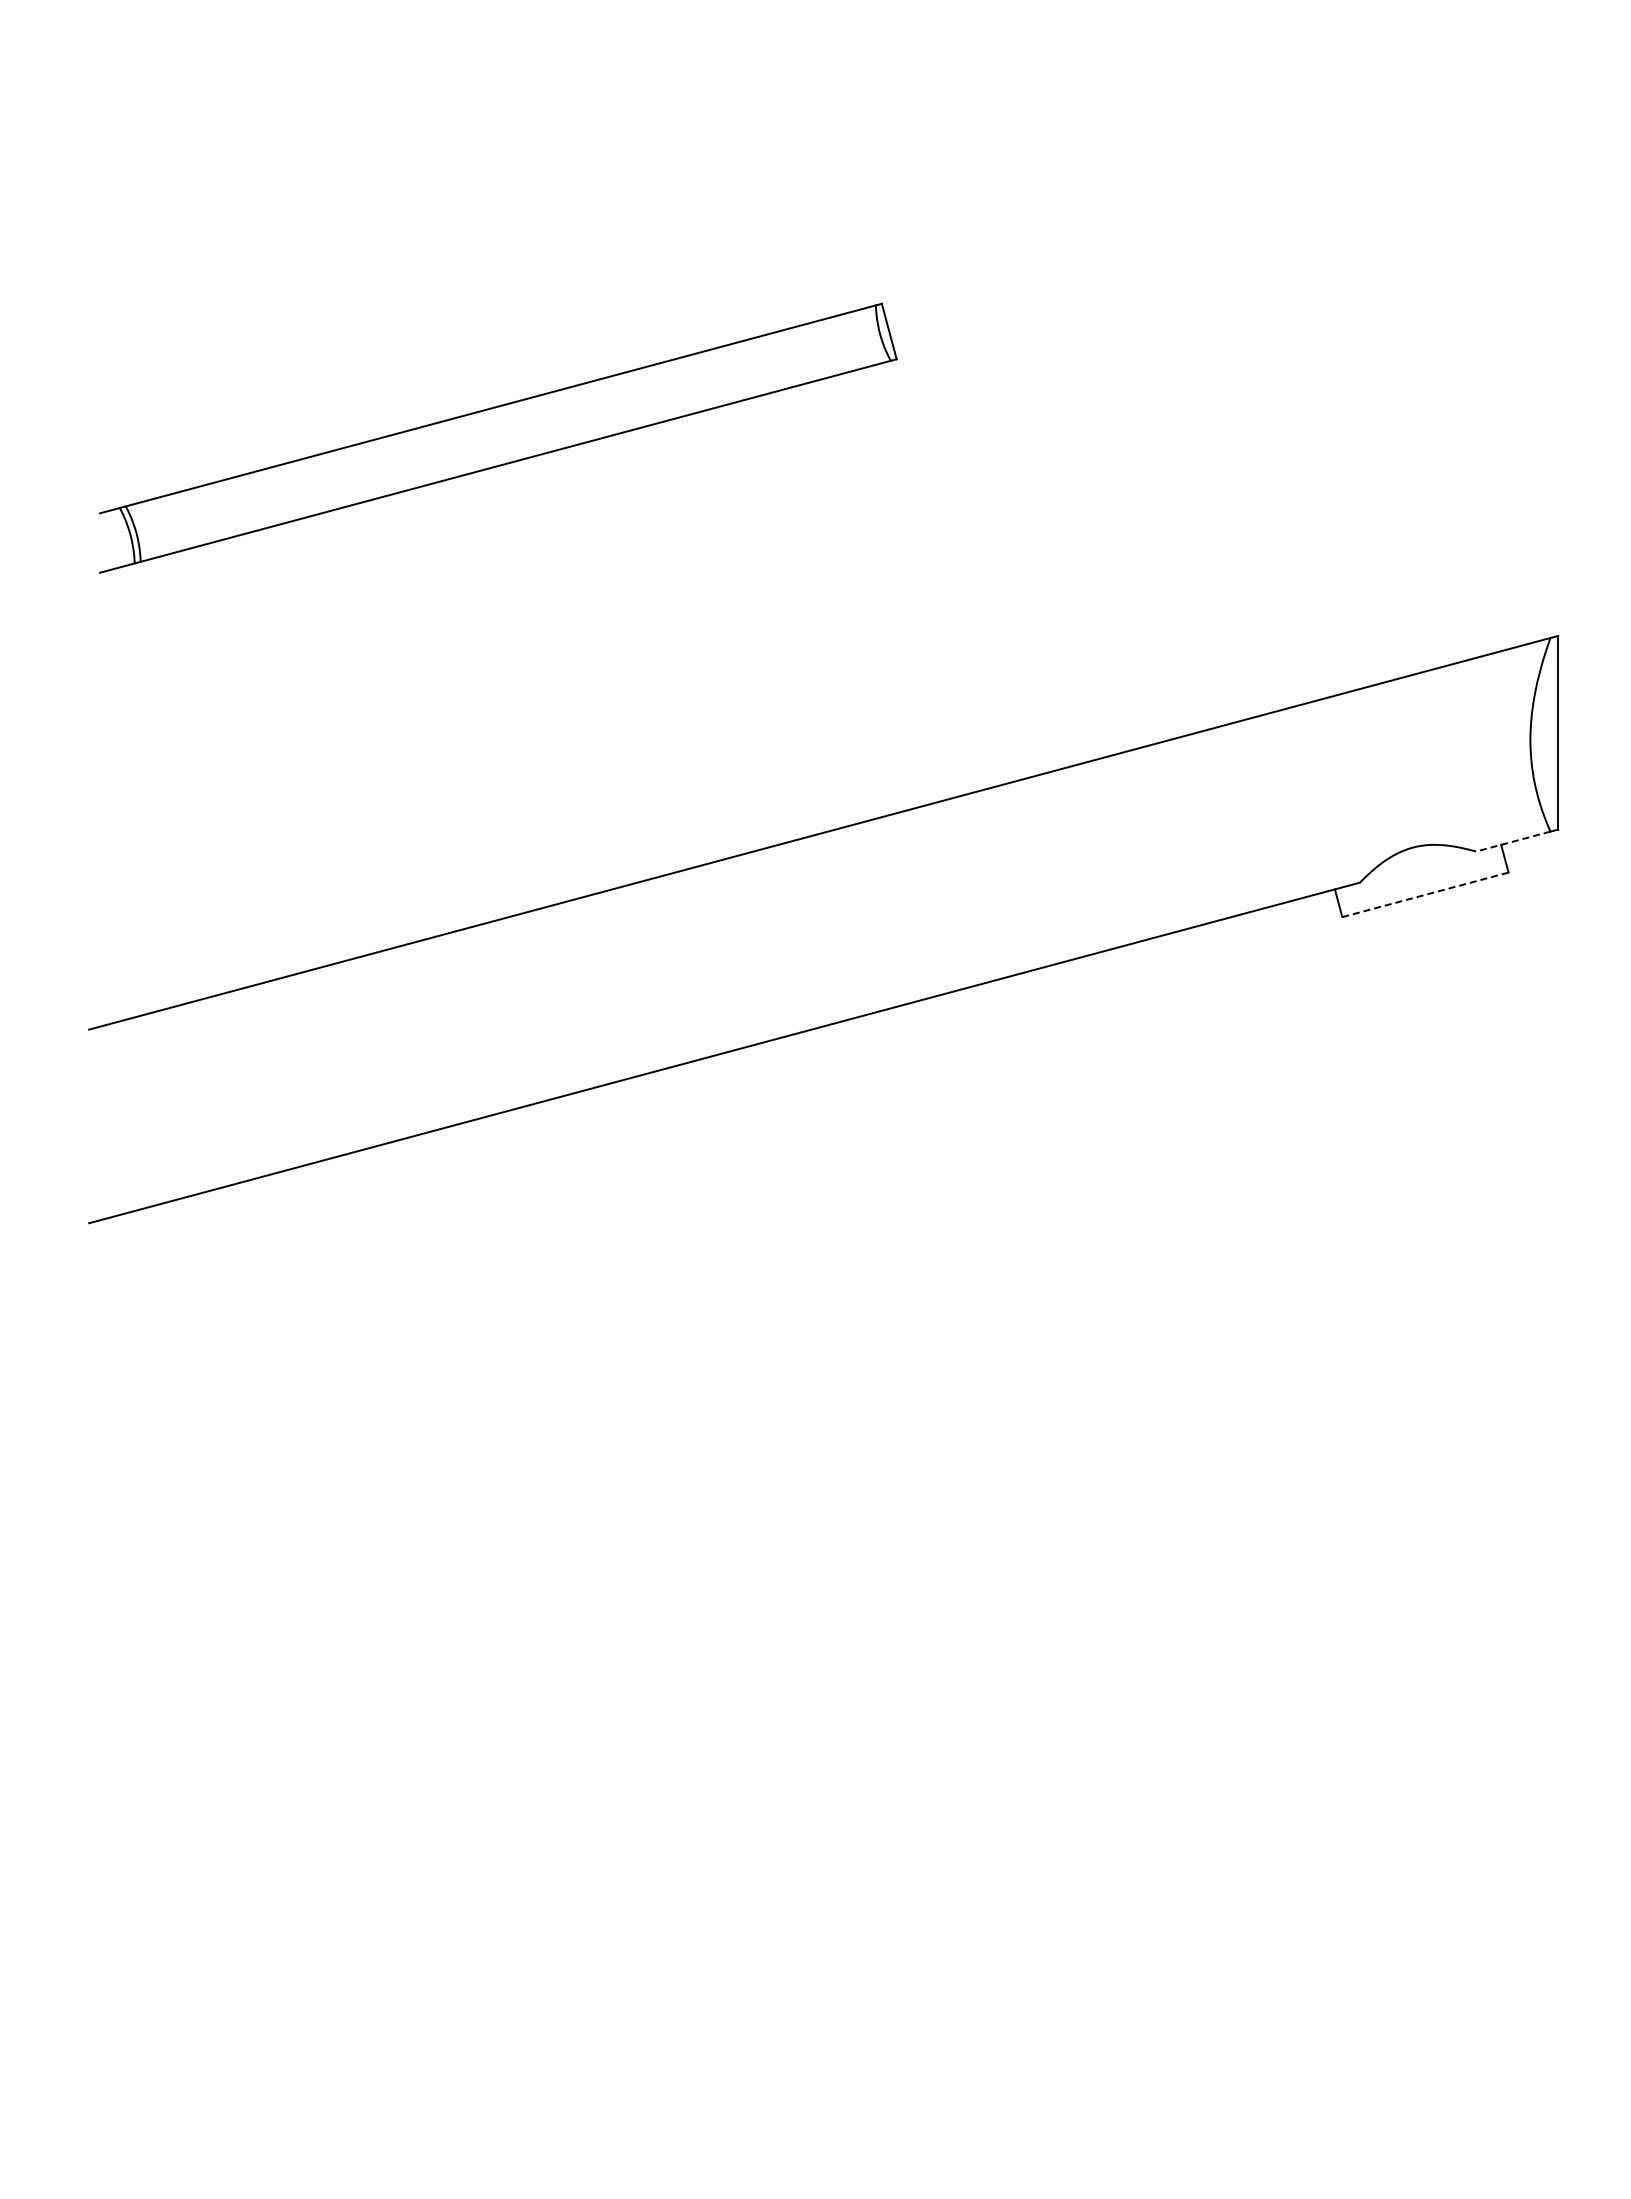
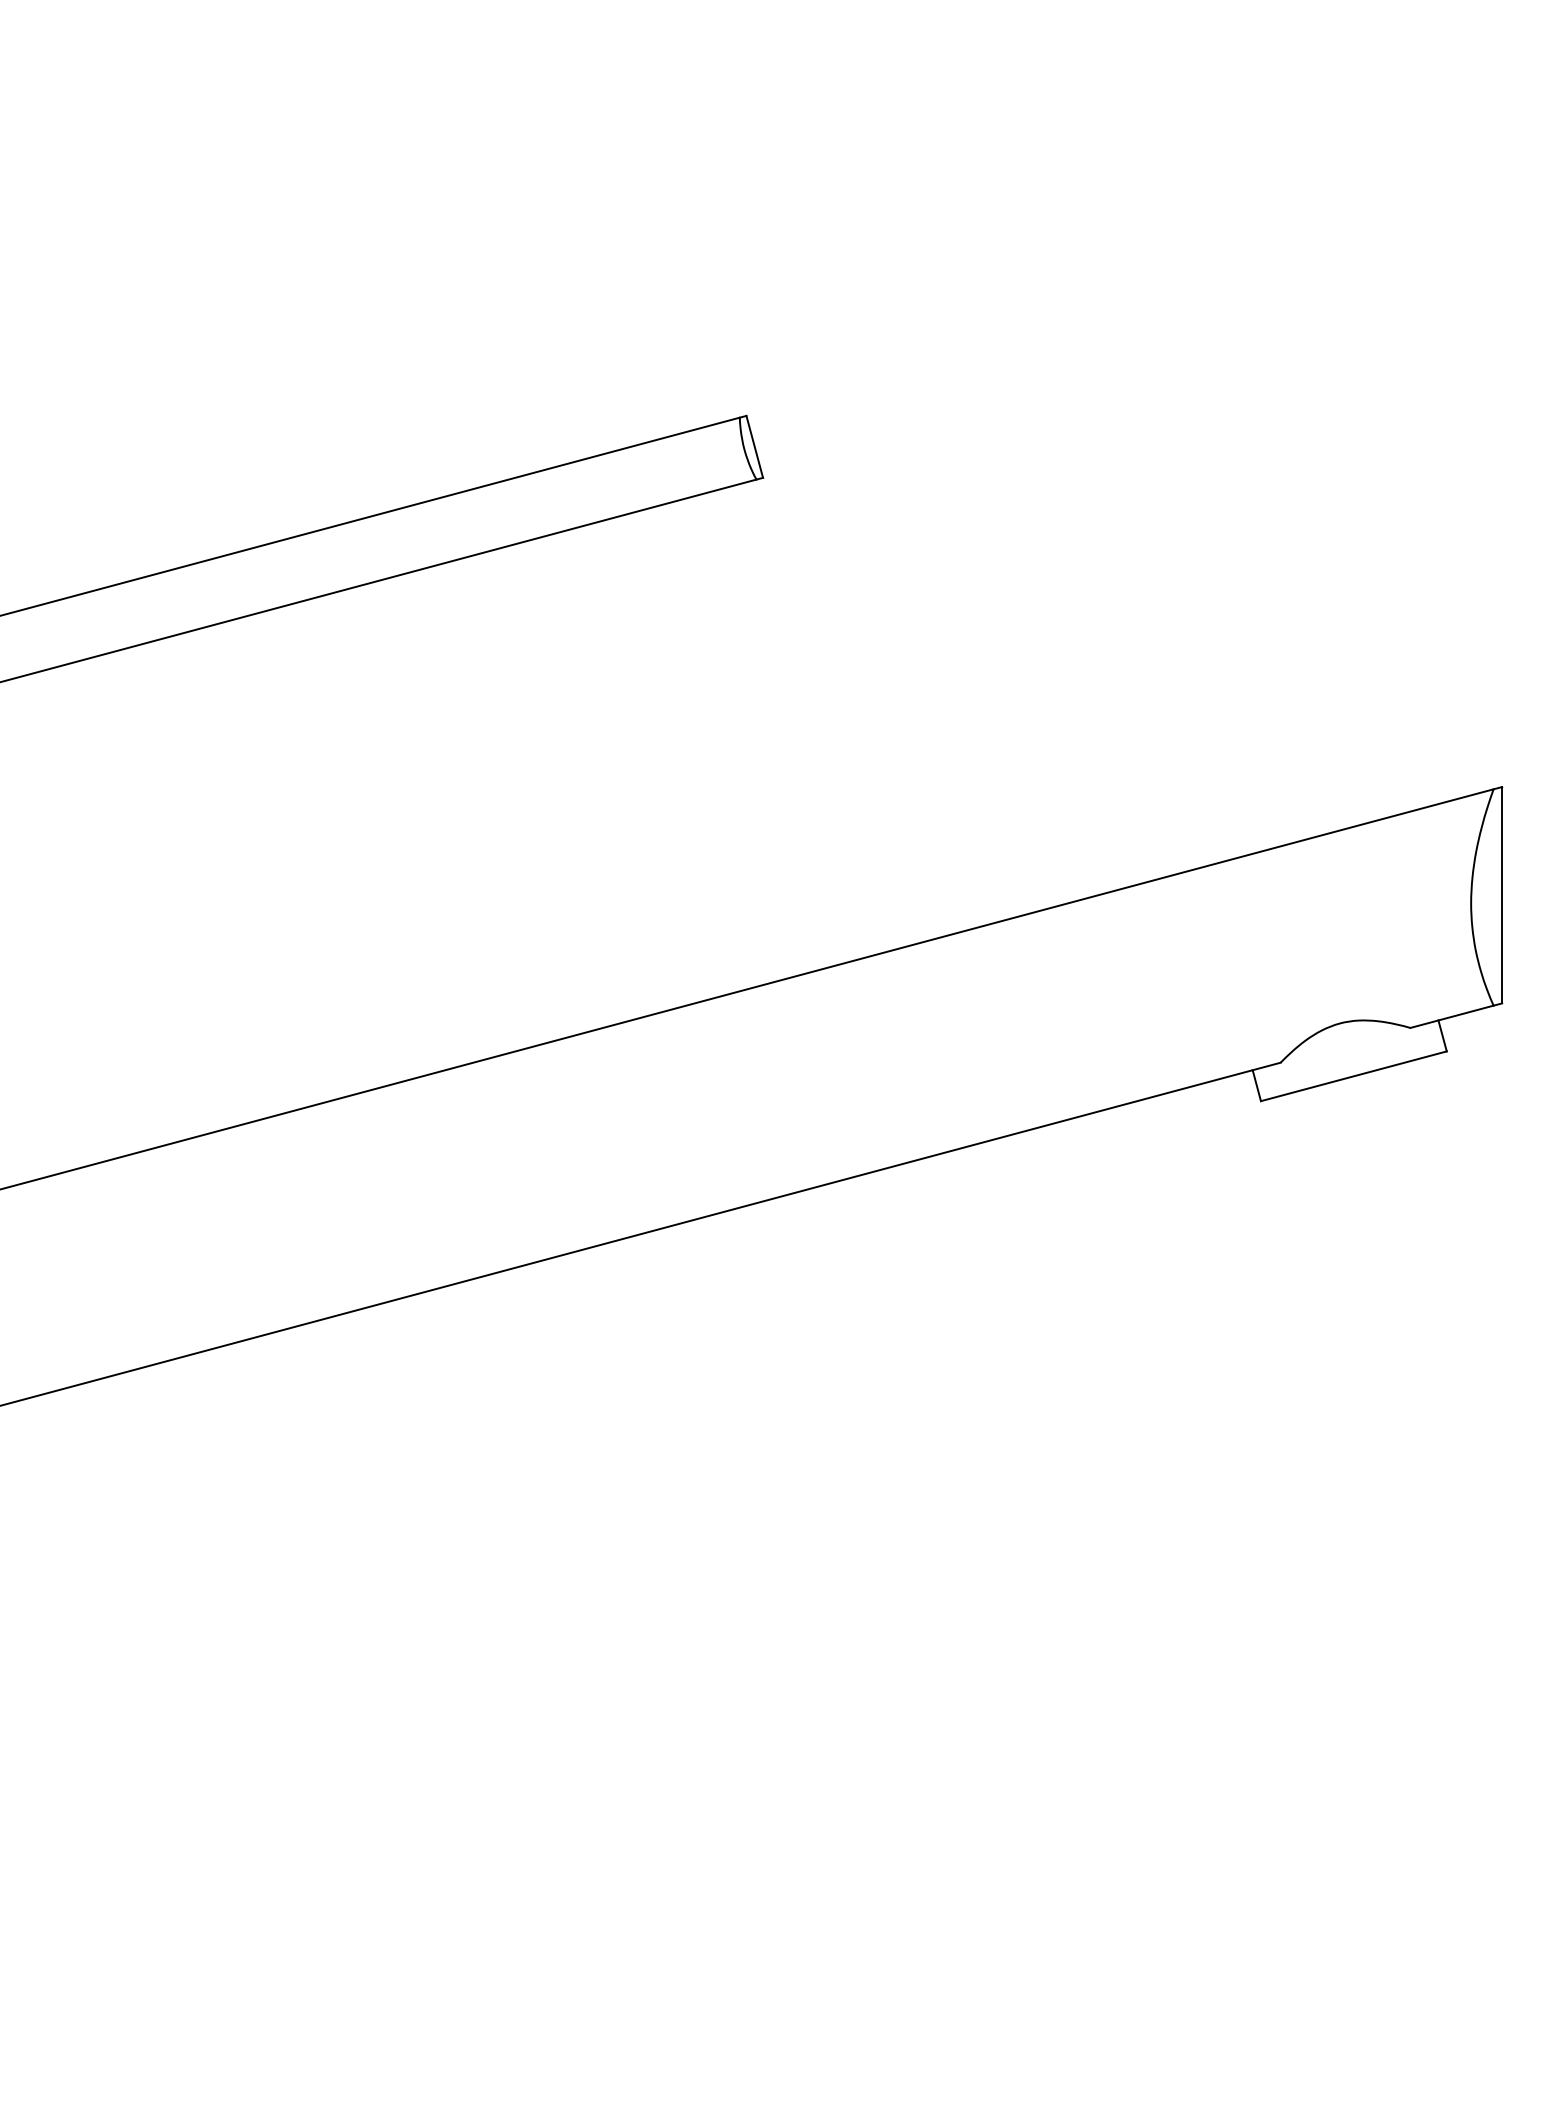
line: (1512, 841) -> (1451, 1016), dashed -> solid
line: (1425, 894) -> (1353, 1075), dashed -> solid

